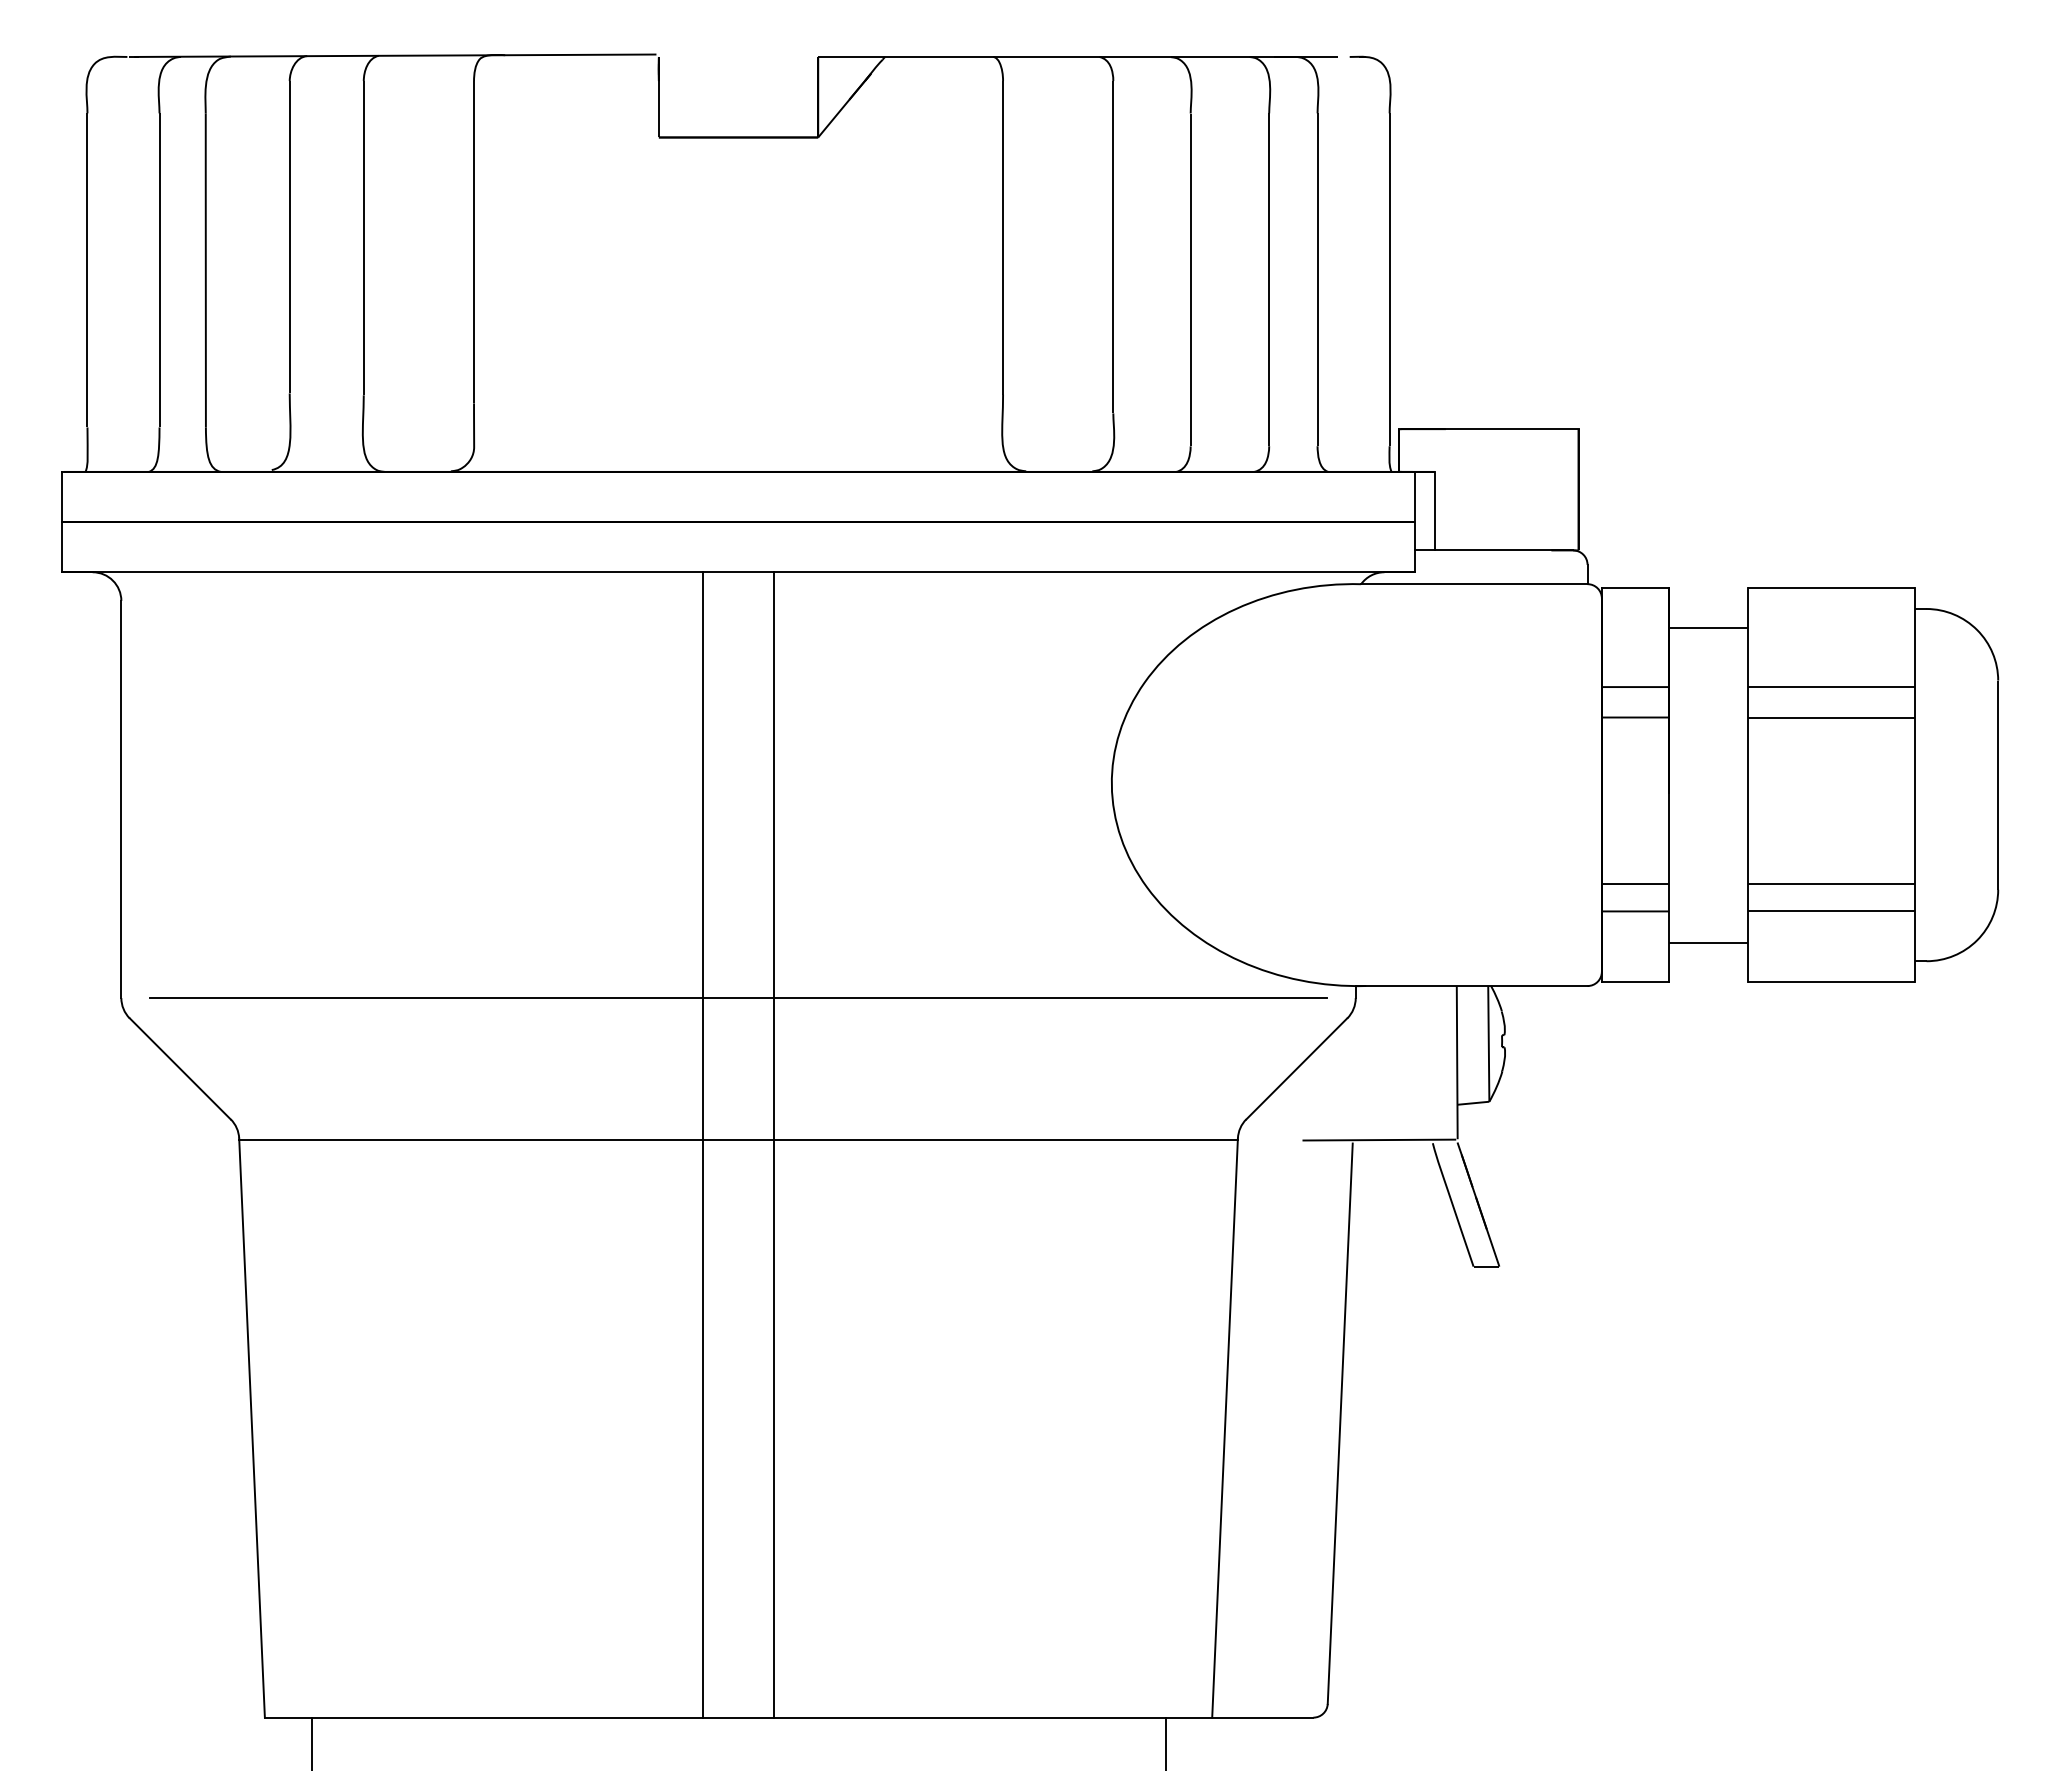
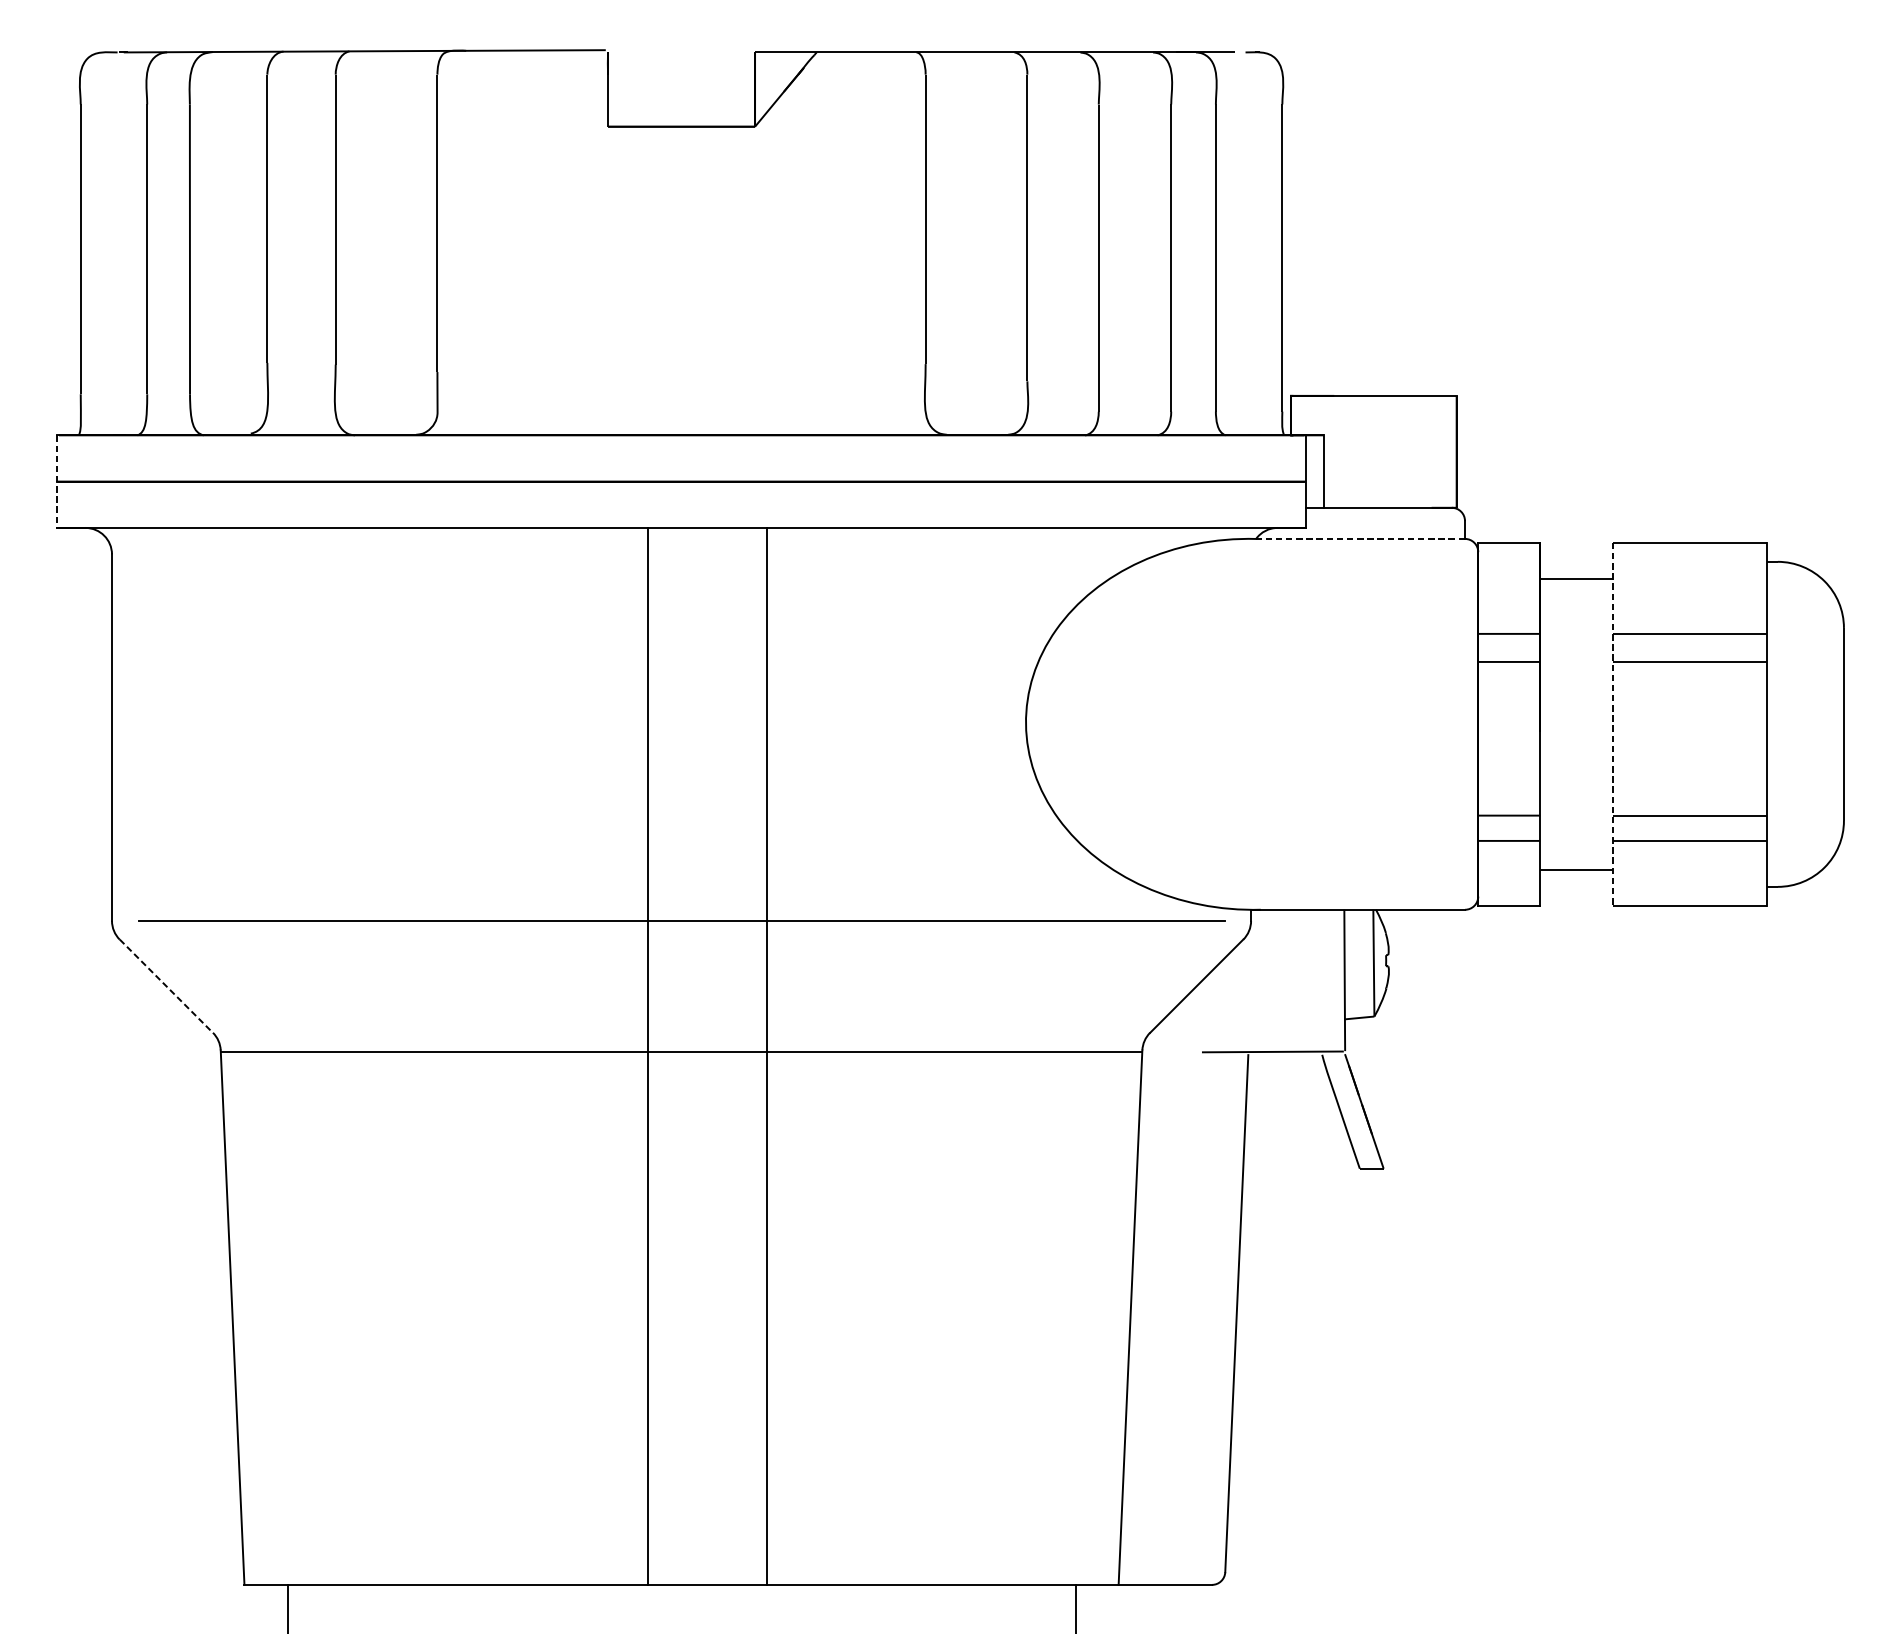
line: (61, 522) -> (56, 482), solid -> dashed
line: (1473, 584) -> (1359, 539), solid -> dashed
line: (1747, 785) -> (1612, 724), solid -> dashed
line: (180, 1069) -> (166, 986), solid -> dashed
line: (774, 1144) -> (767, 1056), moved

